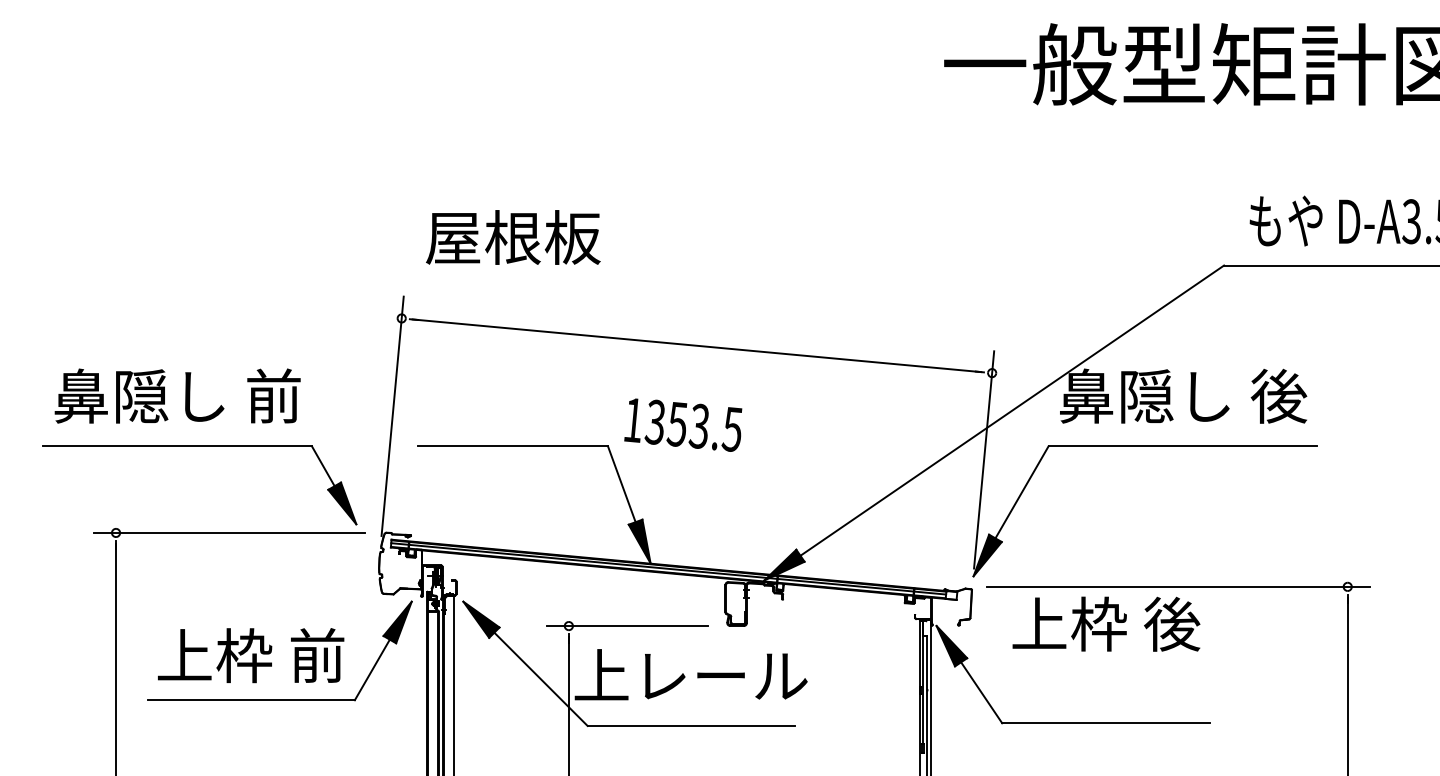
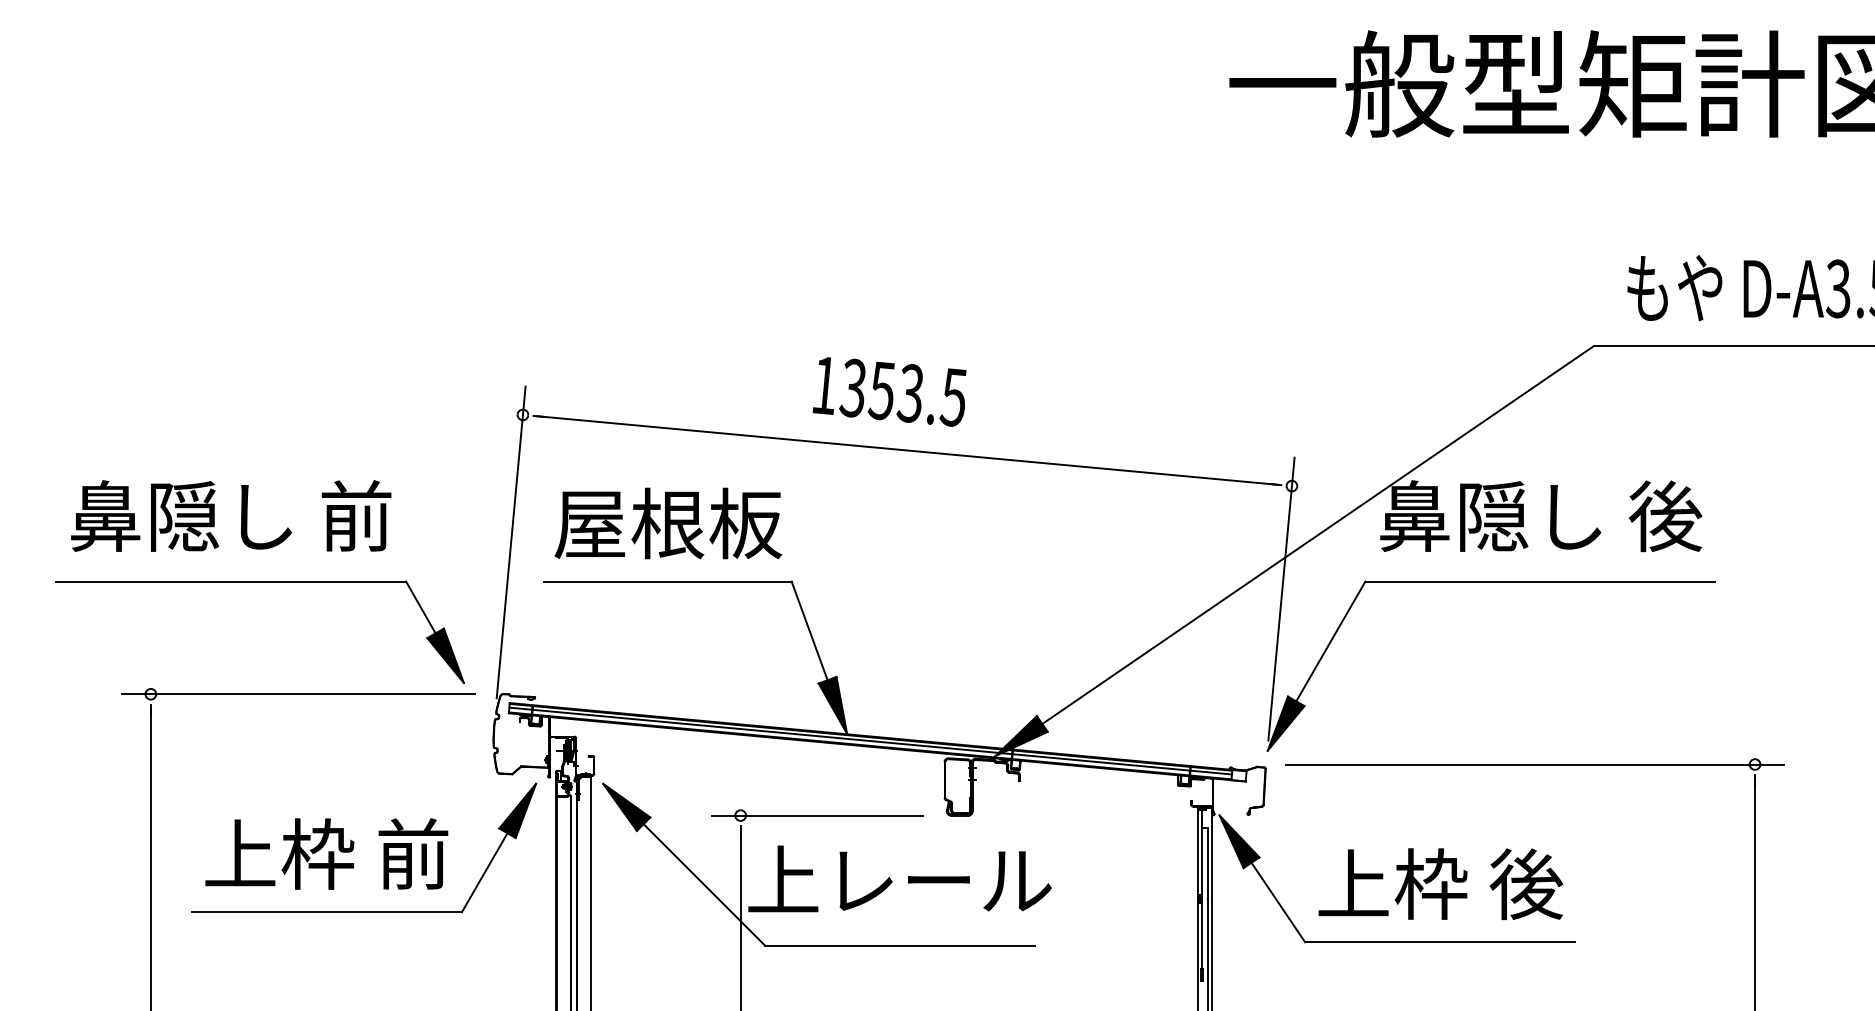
text: (513, 237) -> (668, 523), moved
text: (683, 424) -> (889, 391), moved
text: (1106, 623) -> (1440, 883), moved

